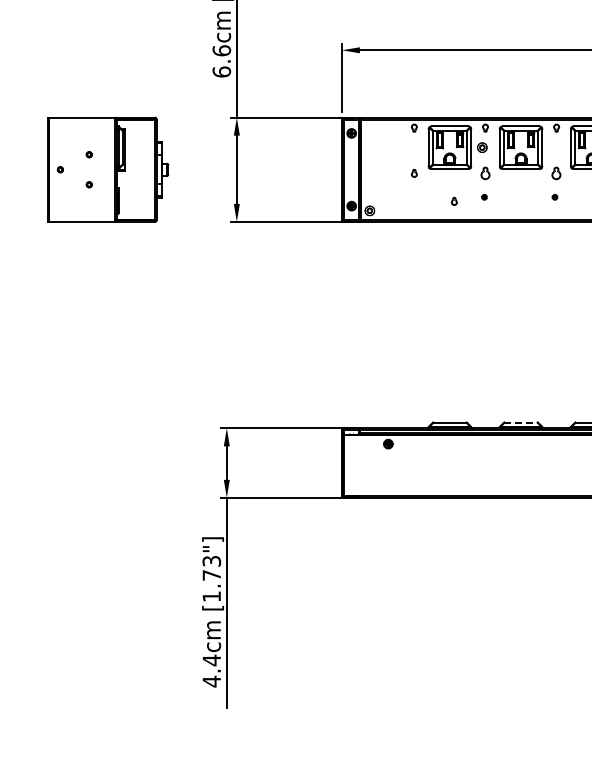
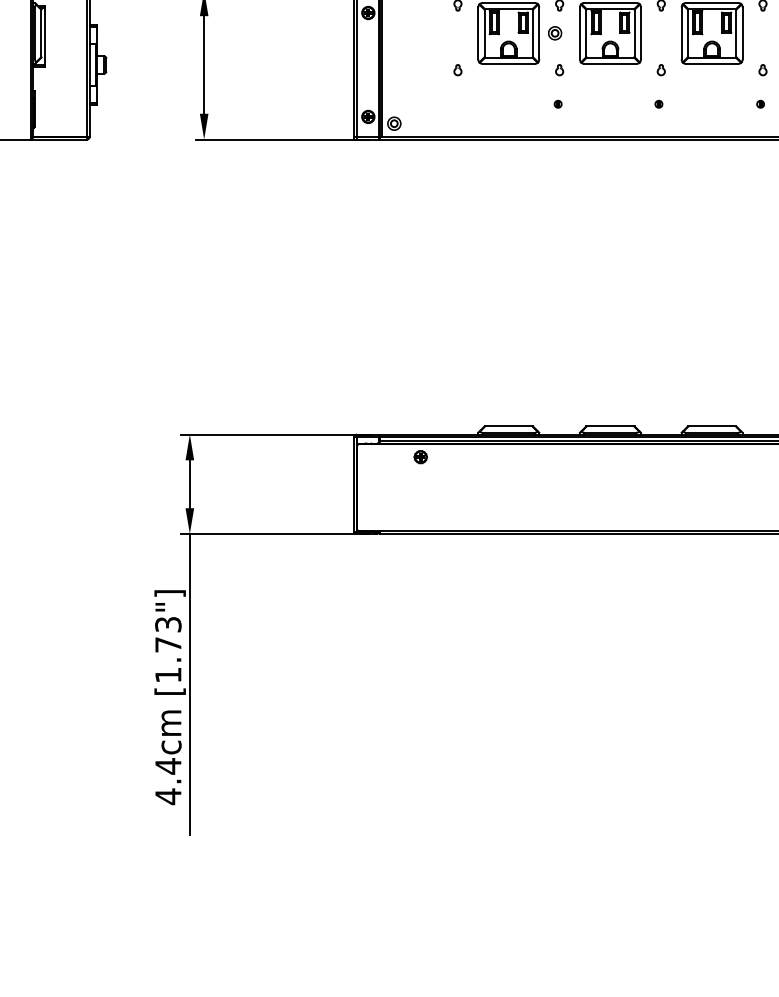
part: (485, 173) -> (559, 70), size x0.62
part: (556, 173) -> (661, 70), size x0.62
part: (454, 201) -> (515, 110), removed
line: (521, 422) -> (611, 426), dashed -> solid

